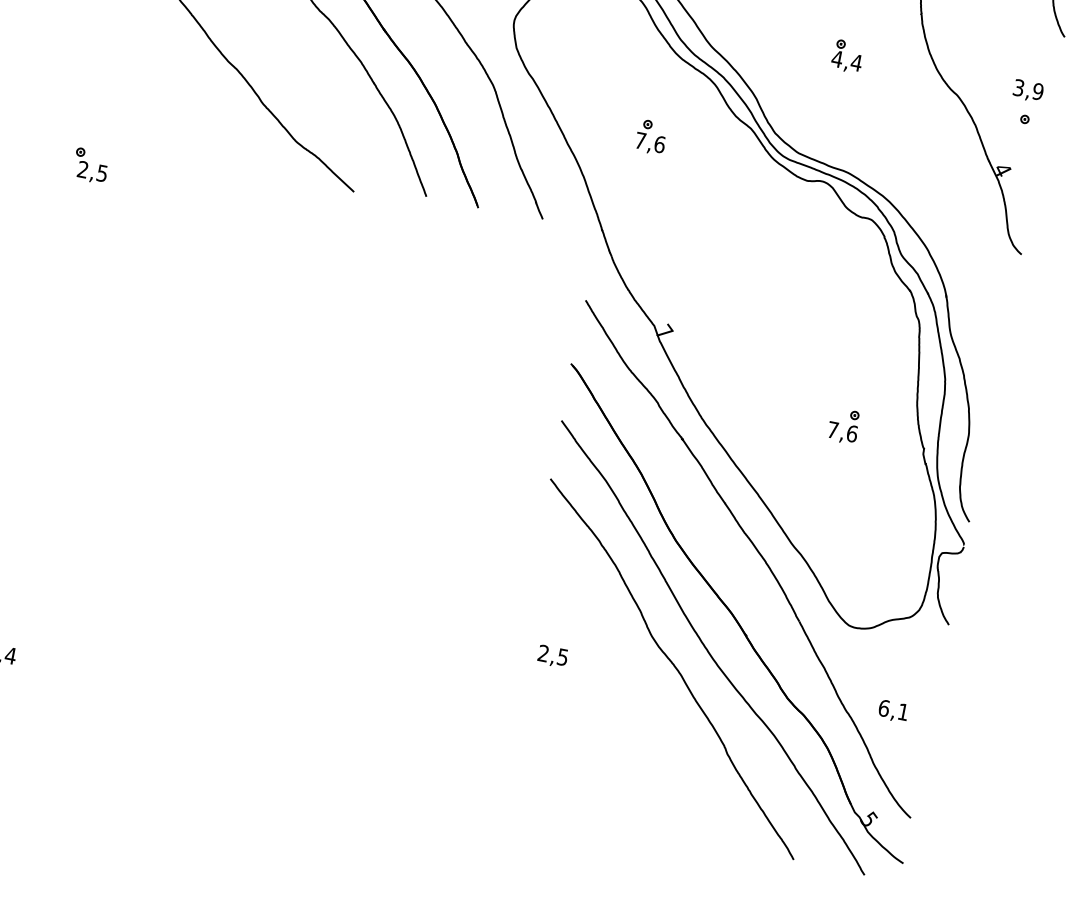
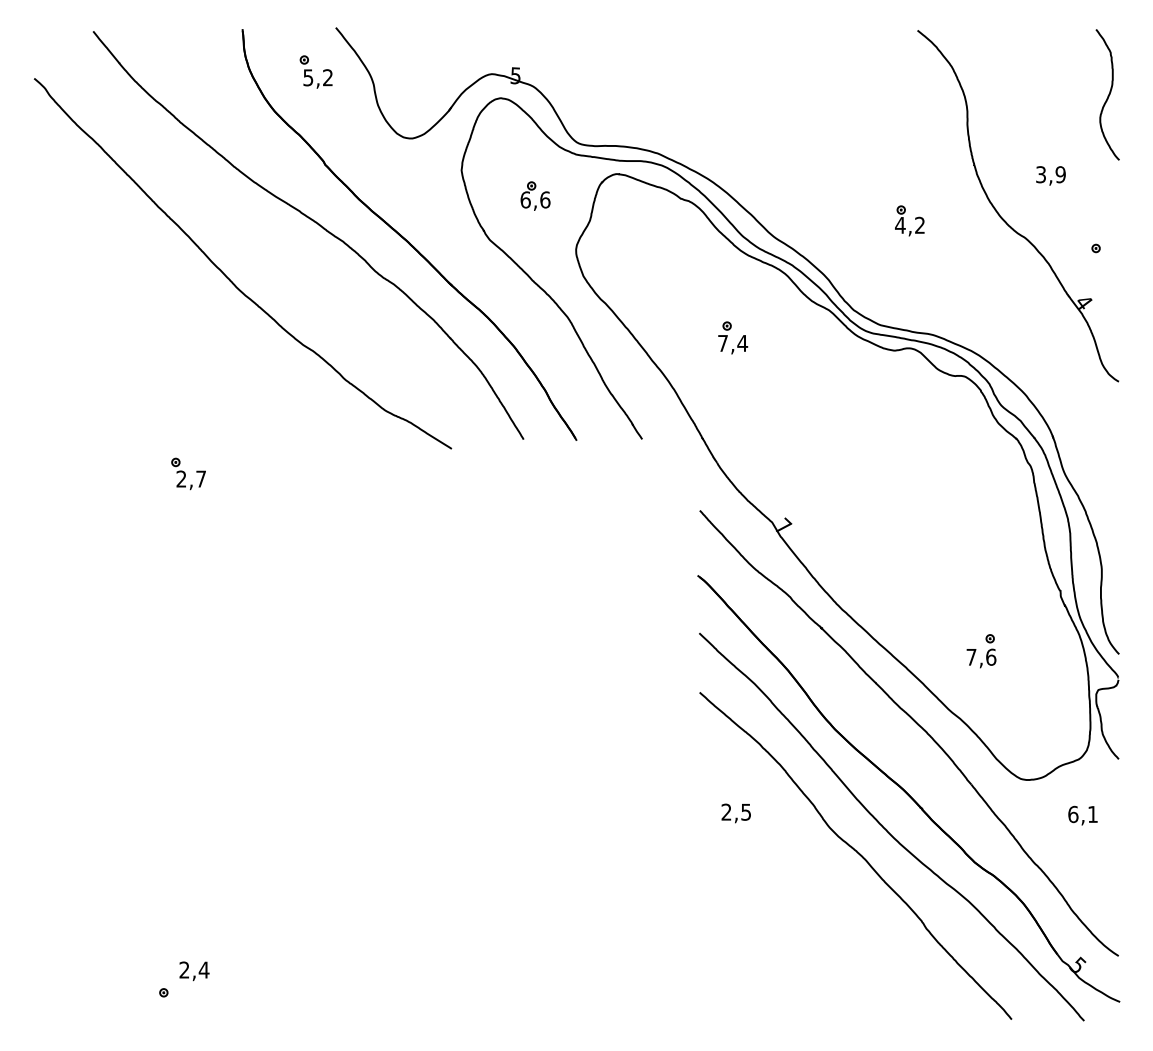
text: (856, 61) -> (919, 224), 4,4 -> 4,2
text: (1027, 90) -> (1050, 175), moved
text: (659, 143) -> (742, 342), 7,6 -> 7,4
text: (101, 172) -> (200, 478), 2,5 -> 2,7
part: (843, 426) -> (981, 651), moved
text: (552, 656) -> (735, 813), moved
text: (892, 711) -> (1082, 815), moved

